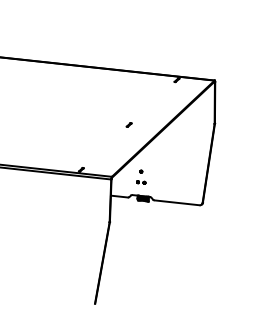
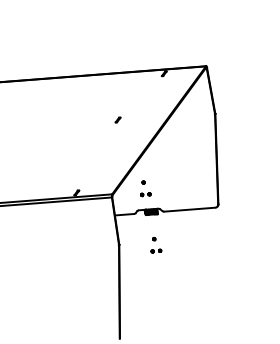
part: (128, 124) -> (117, 119), moved
part: (141, 227) -> (155, 244), added

